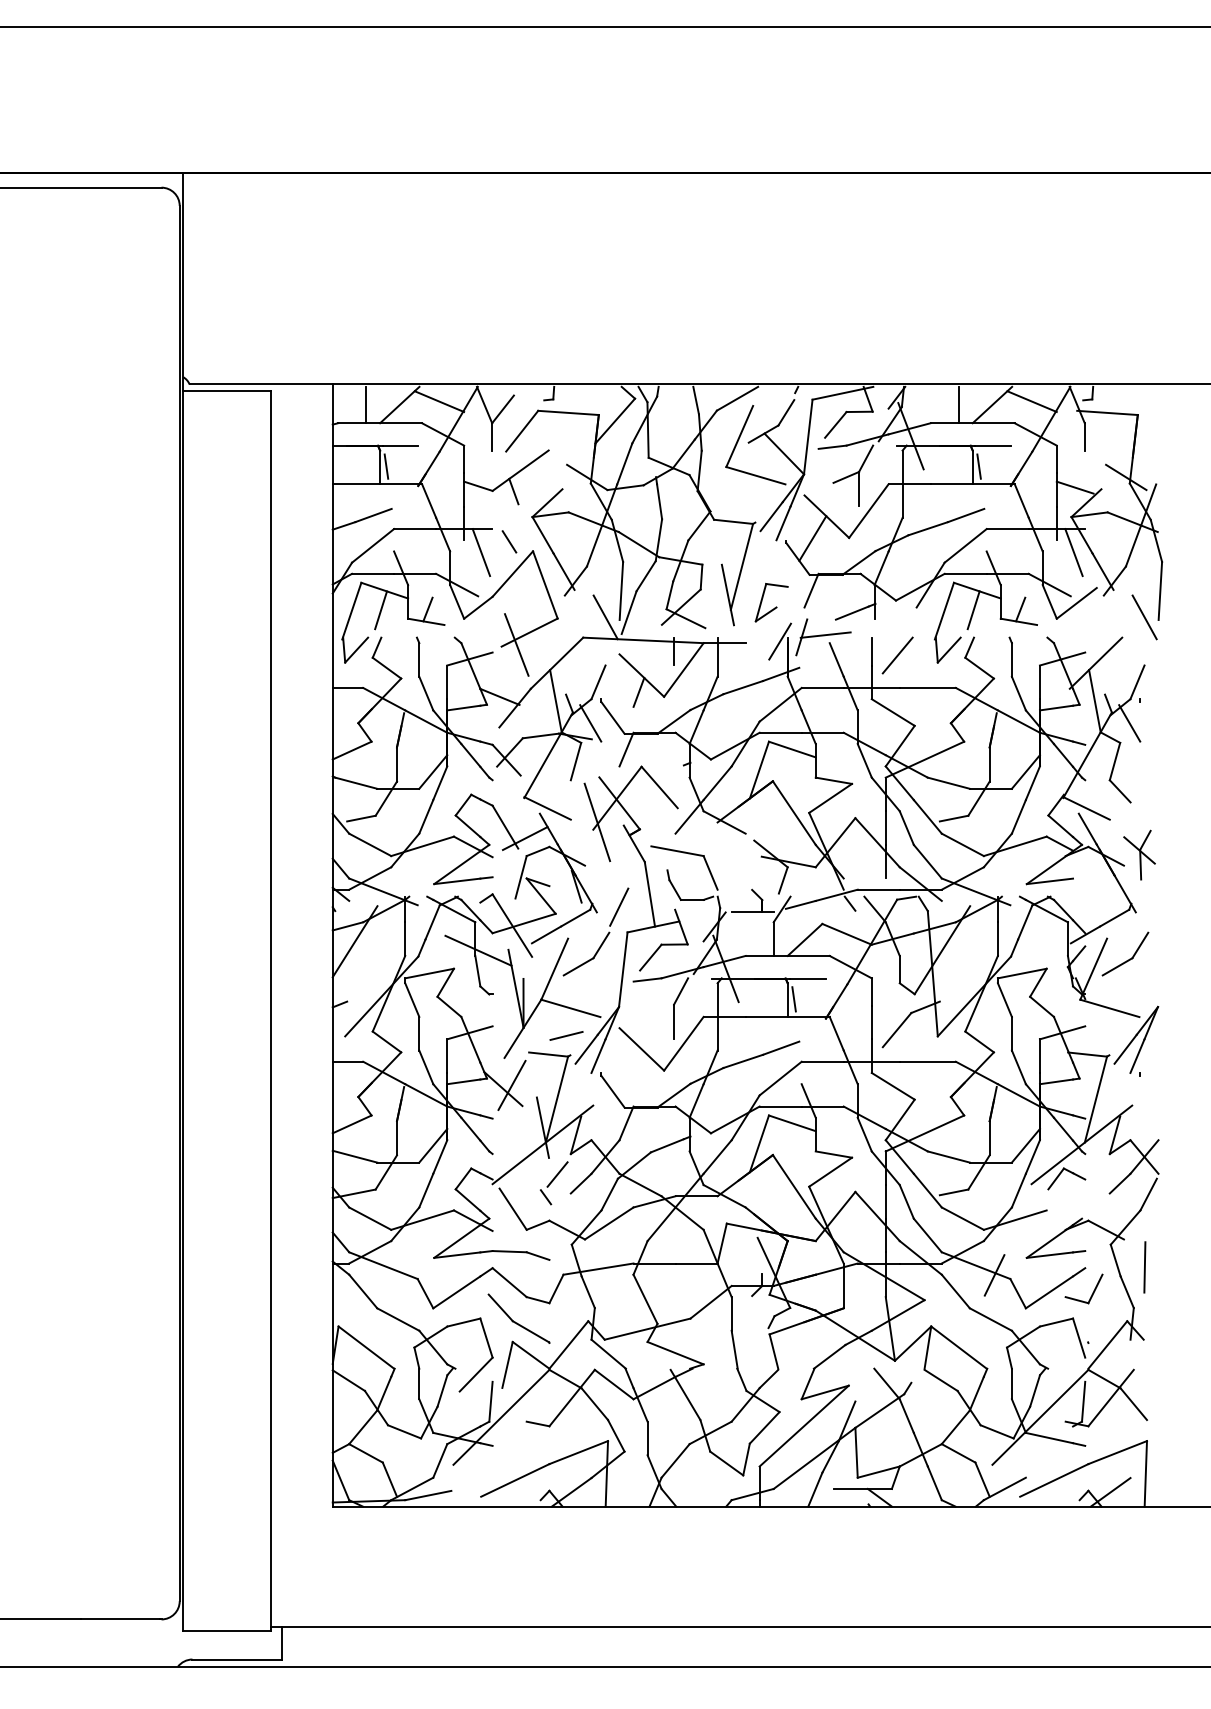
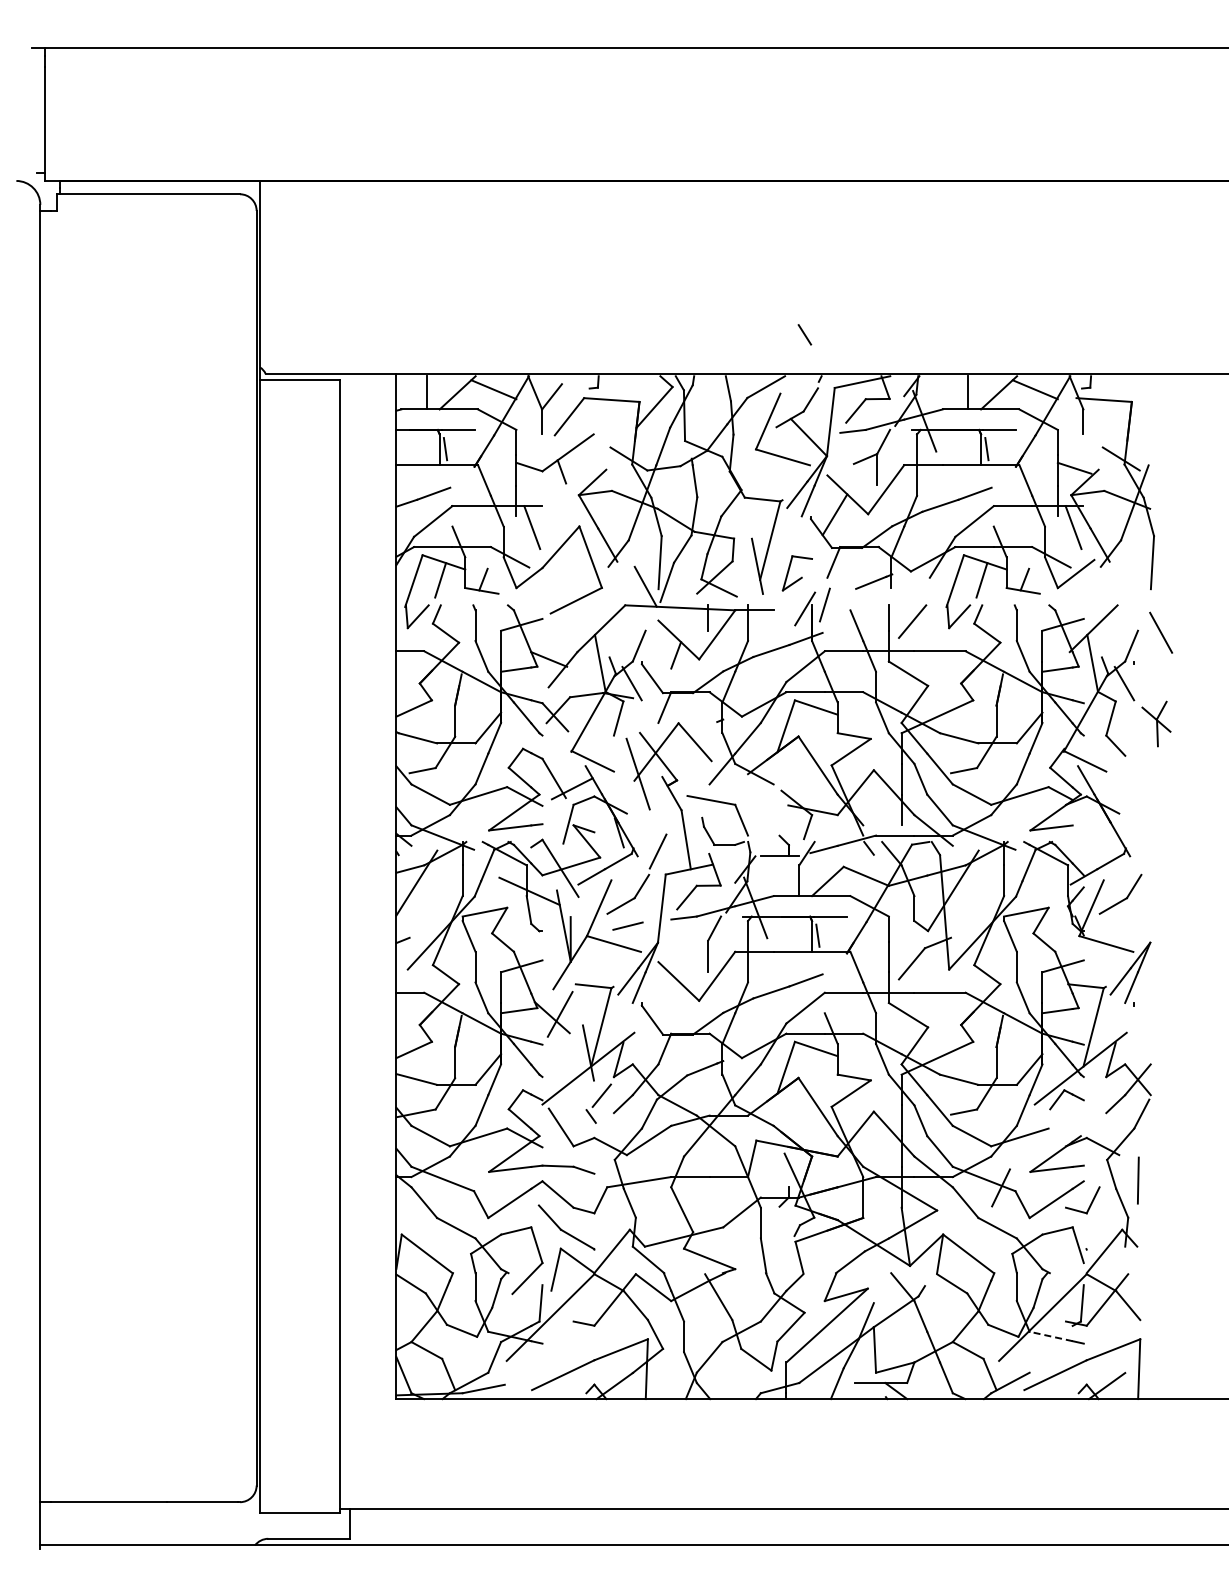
line: (509, 541) -> (804, 334), moved
line: (1143, 617) -> (1160, 632), moved
line: (825, 634) -> (846, 602), removed
line: (516, 644) -> (564, 611), removed
part: (1139, 854) -> (1156, 723), moved
line: (565, 1035) -> (627, 925), moved
line: (1048, 1438) -> (1050, 1336), solid -> dashed

